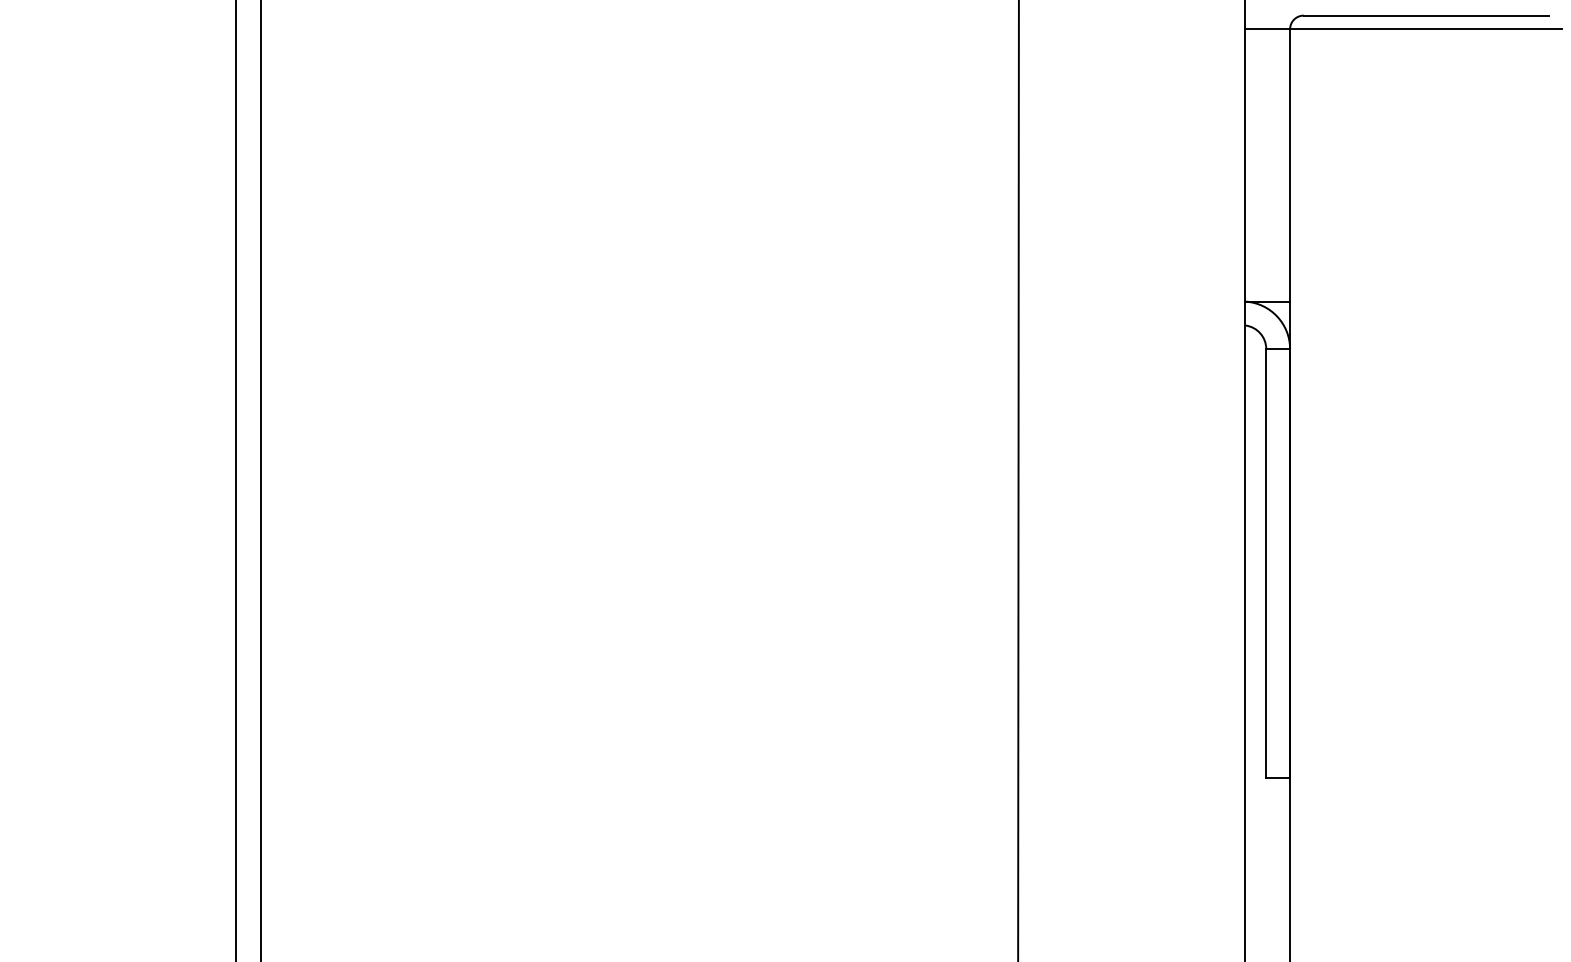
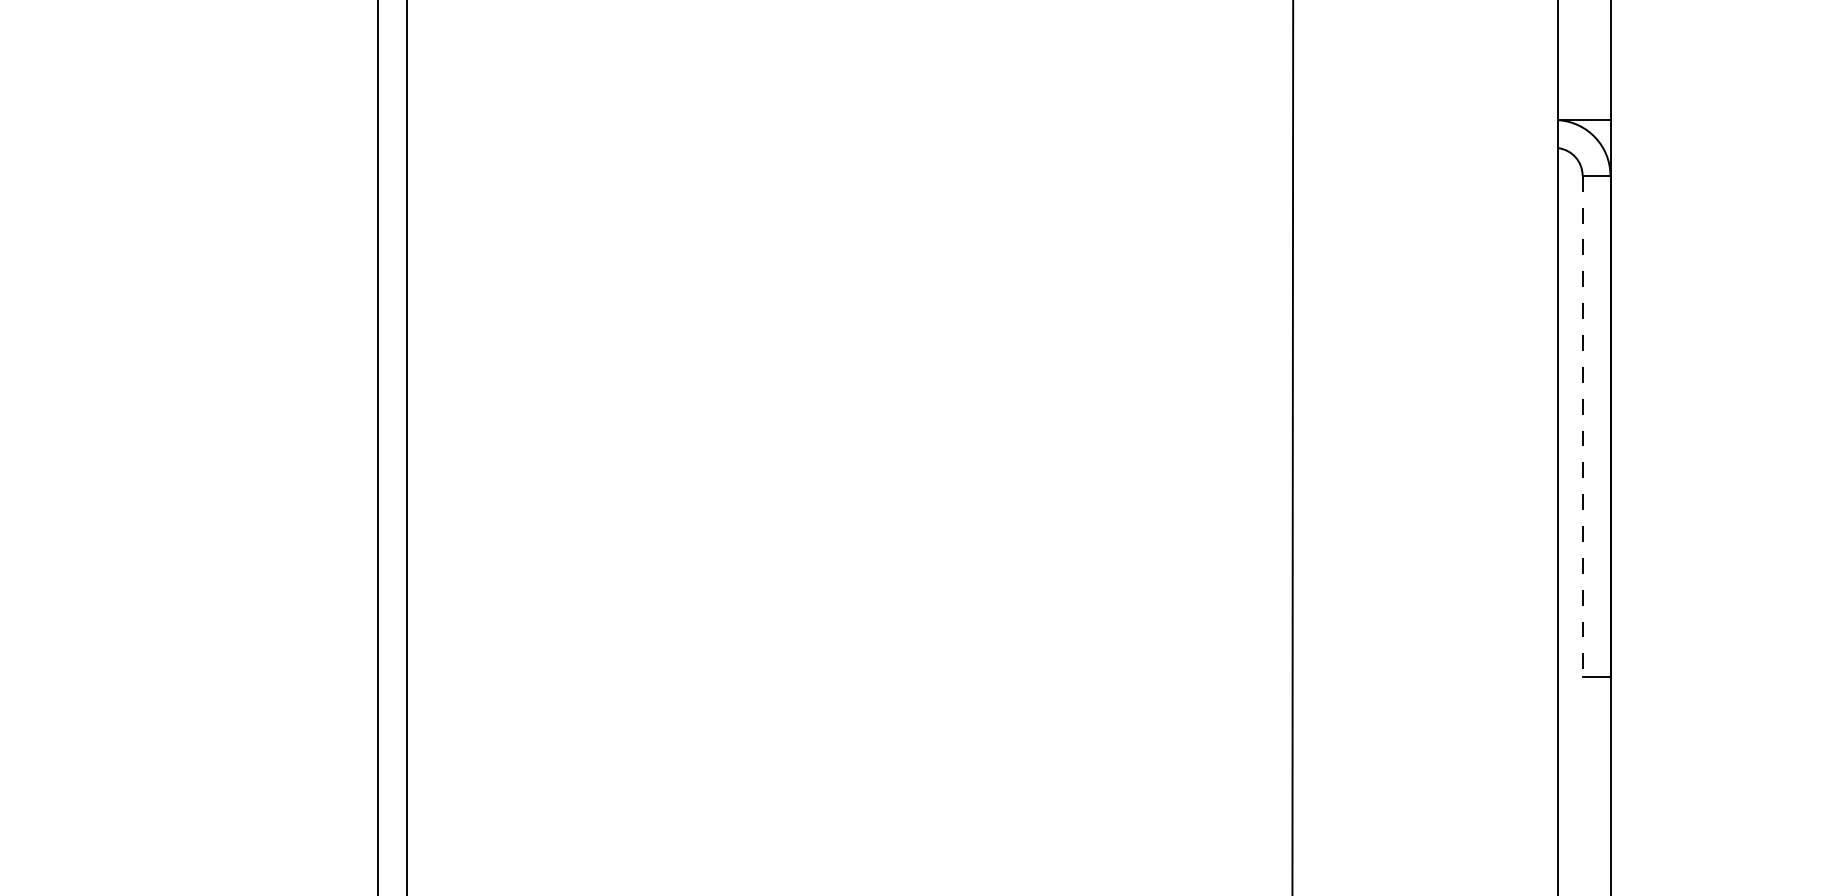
line: (1266, 564) -> (1582, 427), solid -> dashed

